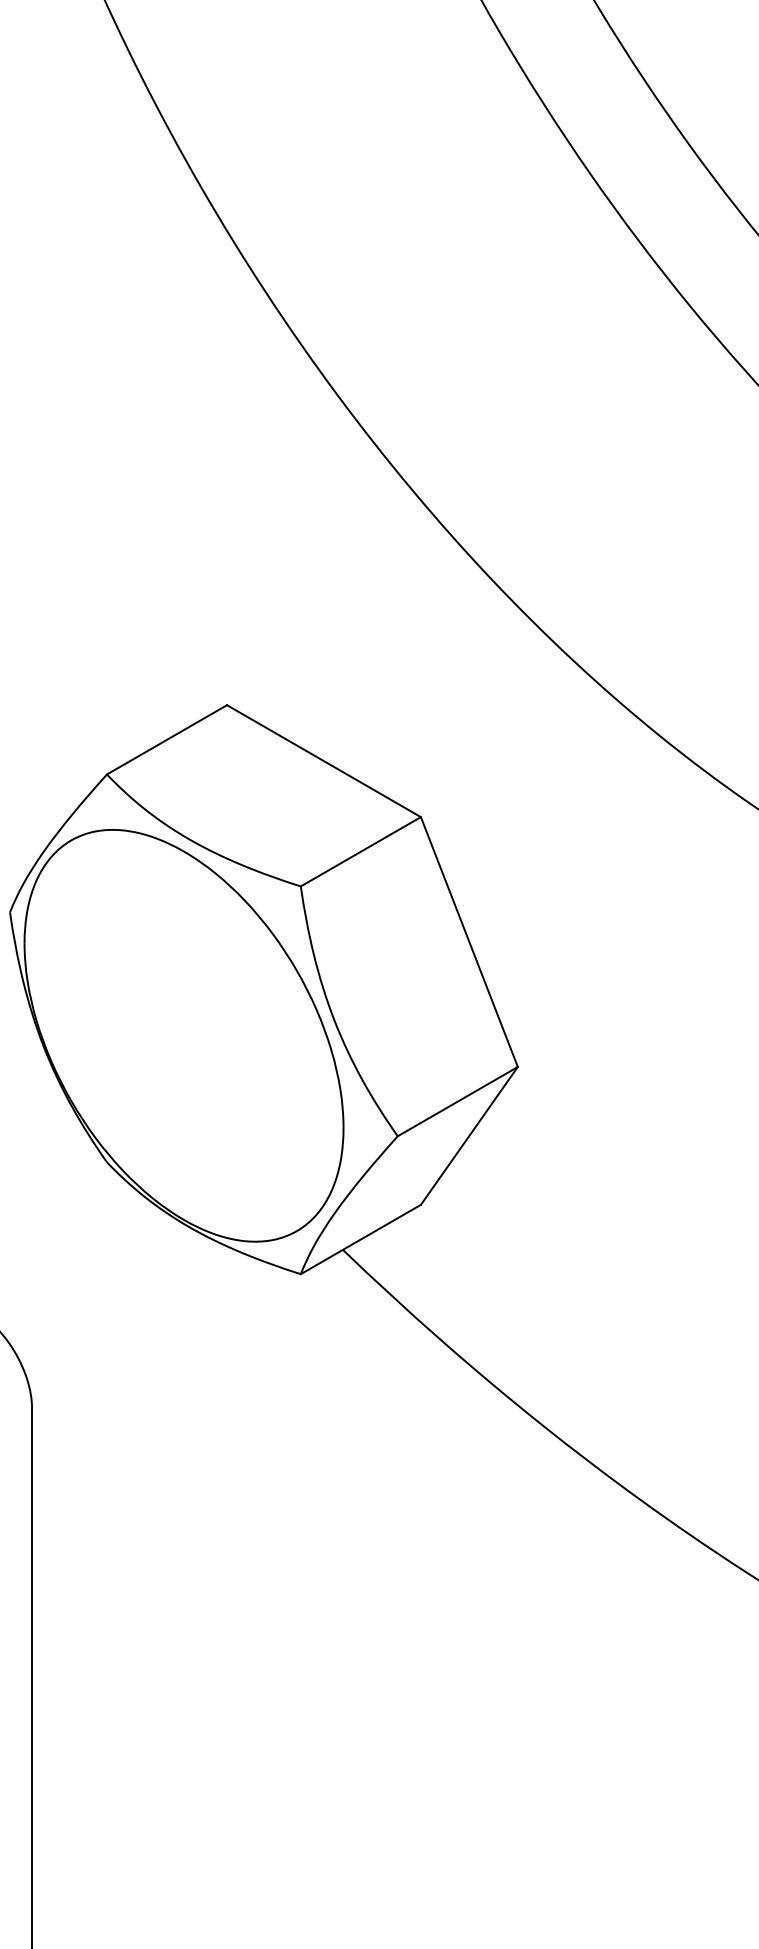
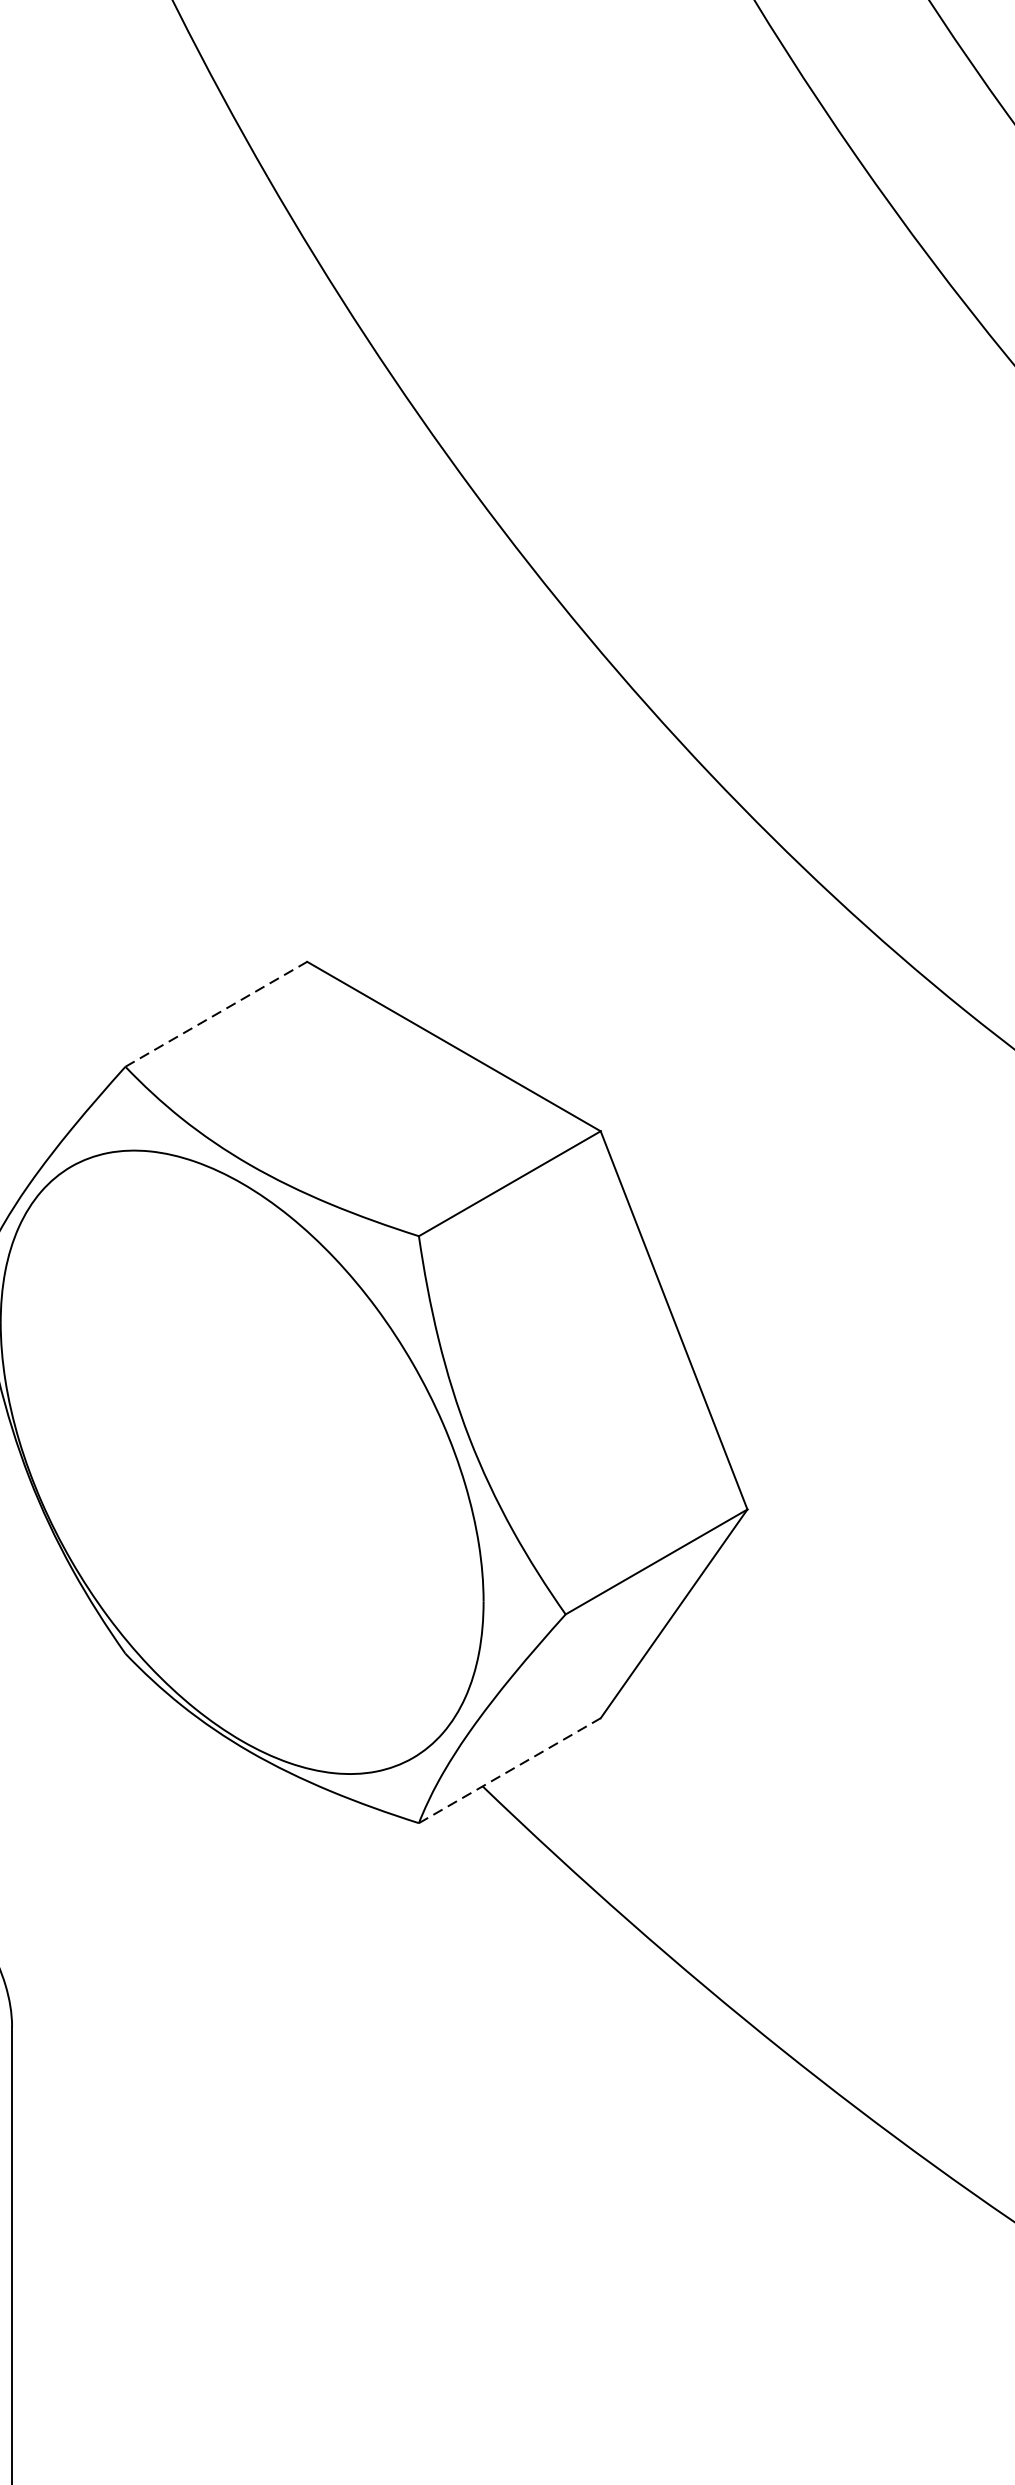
line: (167, 739) -> (217, 1013), solid -> dashed
line: (361, 1239) -> (510, 1770), solid -> dashed

